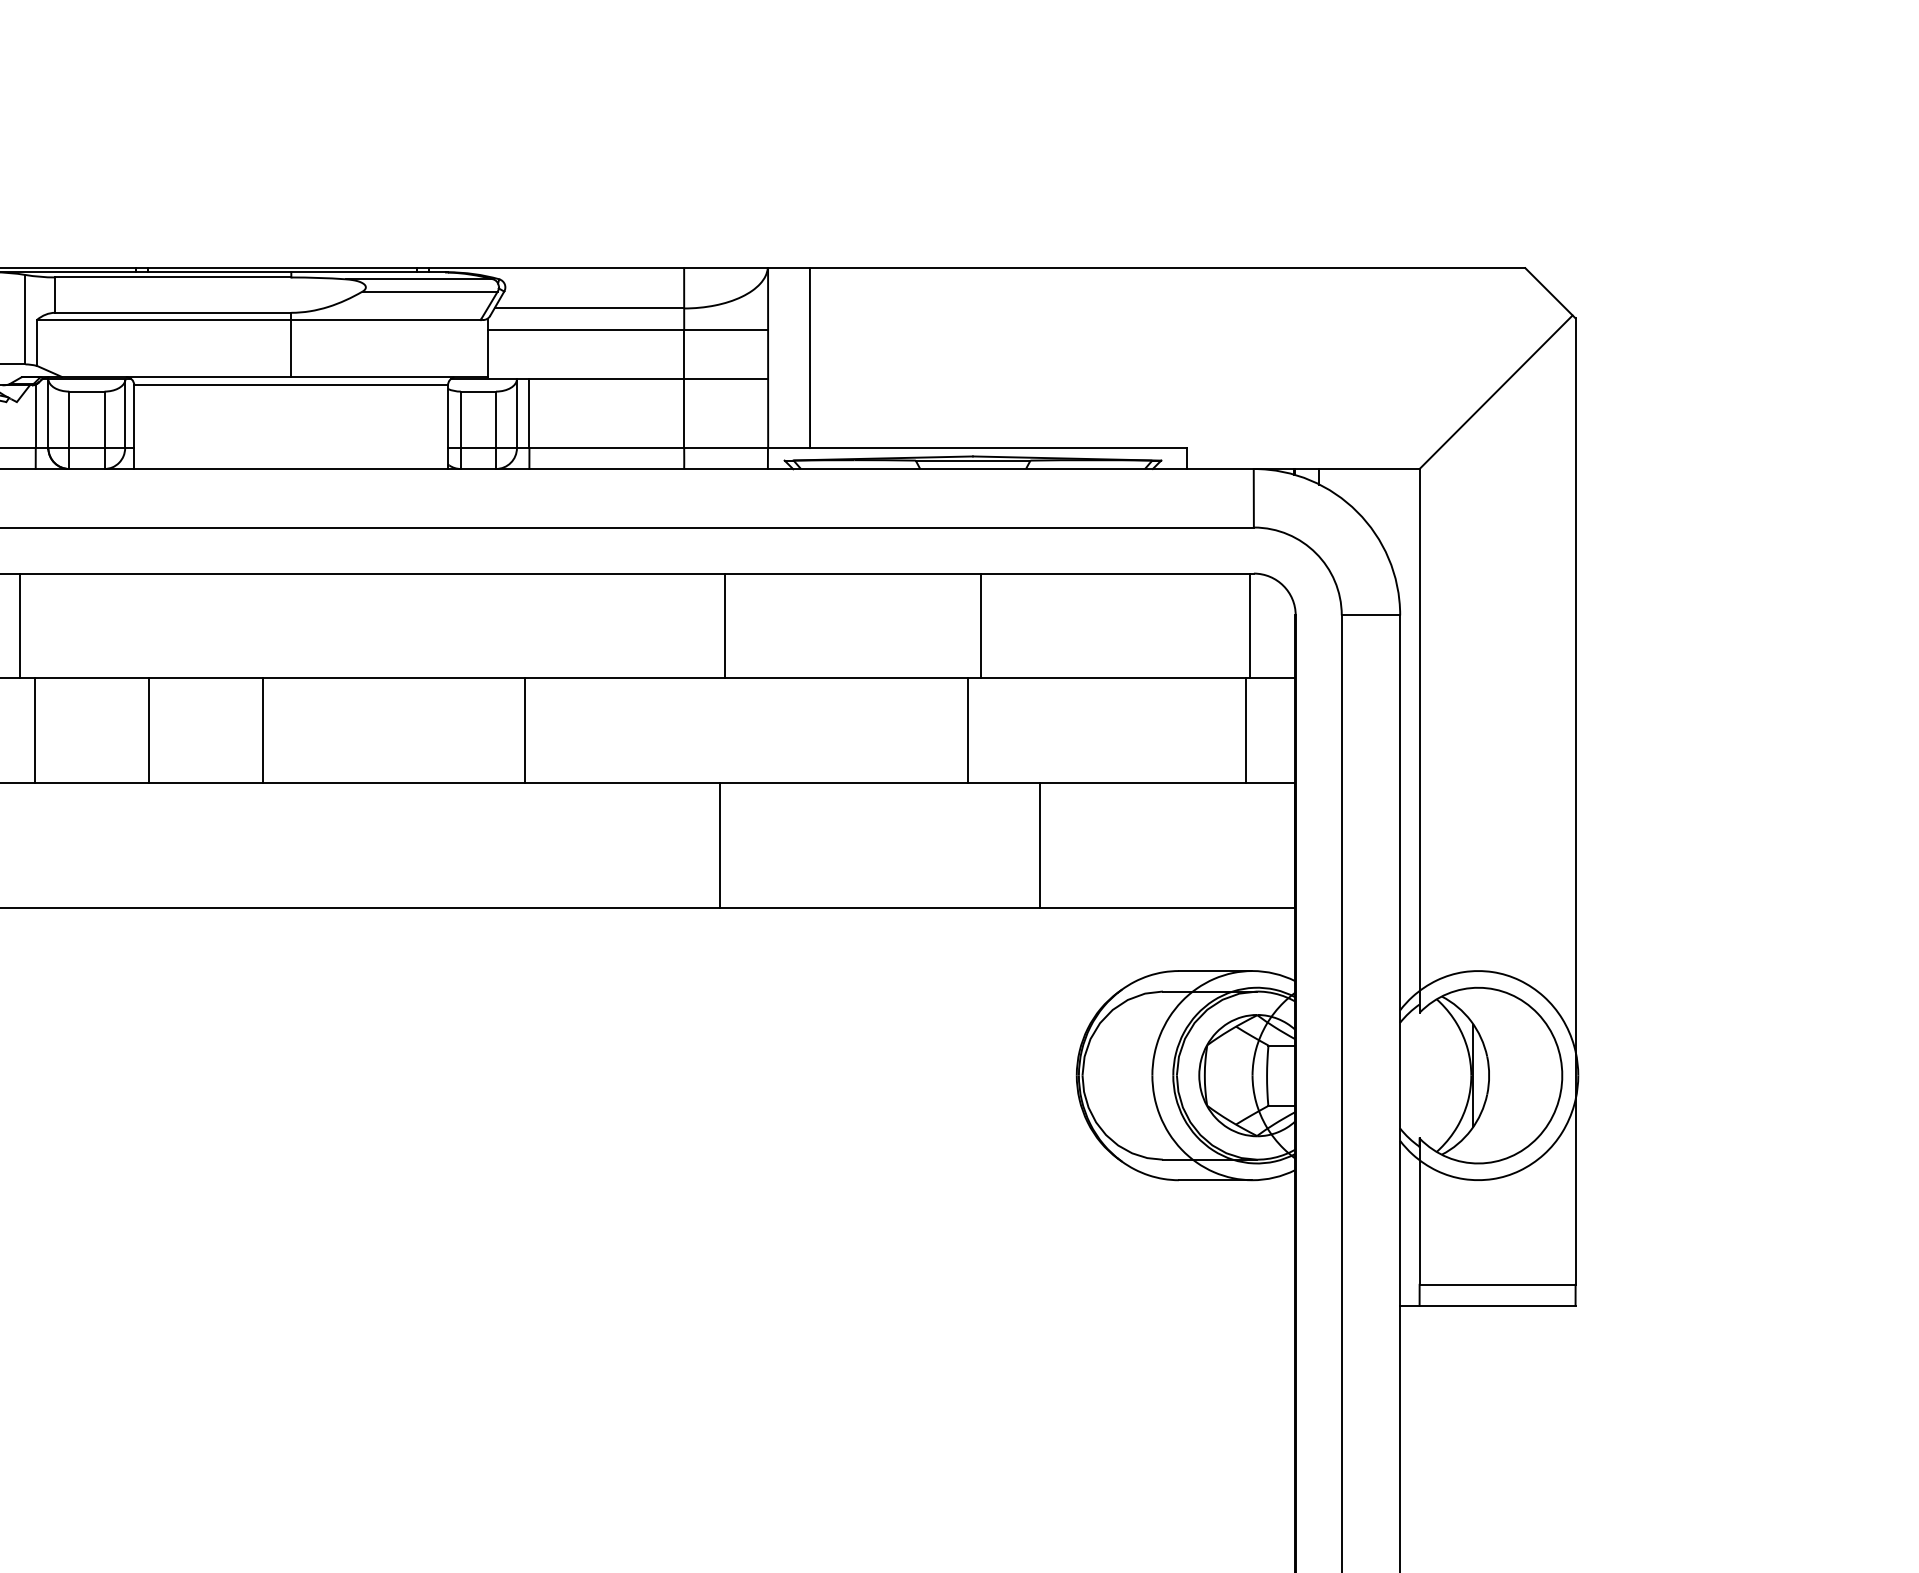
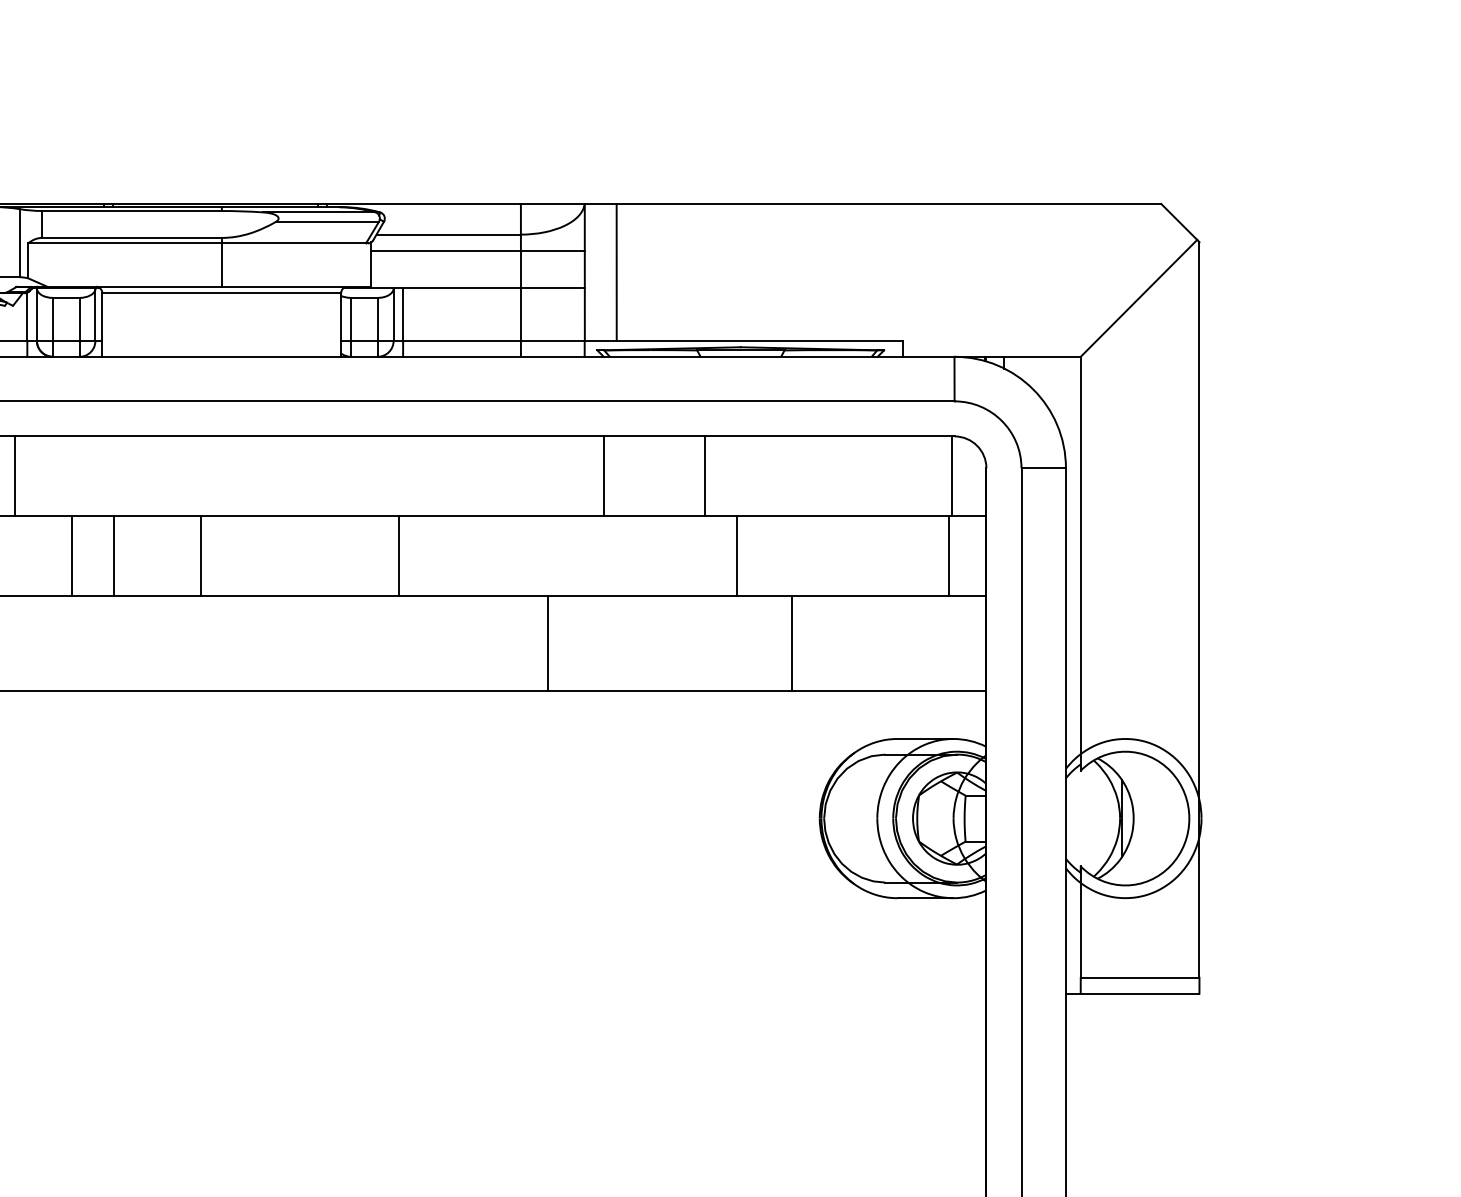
line: (724, 626) -> (603, 476), moved
line: (981, 626) -> (705, 476), moved
line: (34, 730) -> (71, 555), moved

